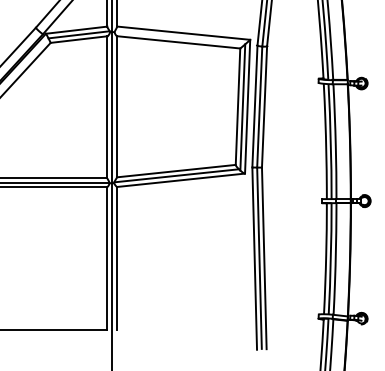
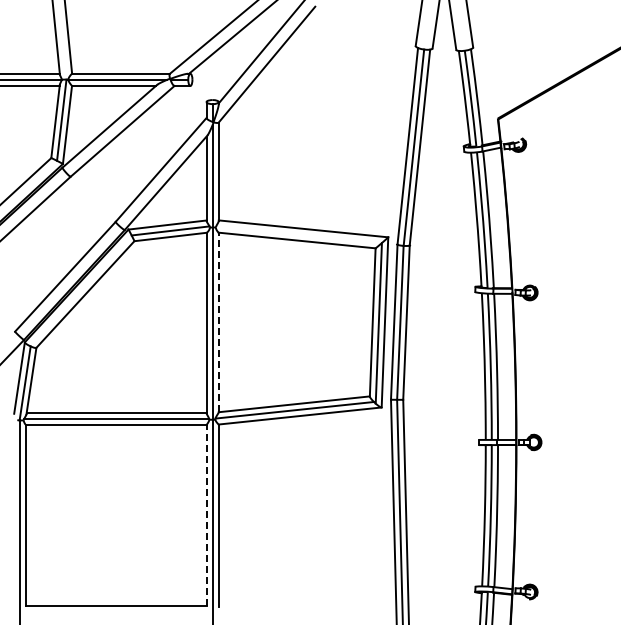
line: (116, 106) -> (218, 322), solid -> dashed
line: (107, 258) -> (206, 515), solid -> dashed

